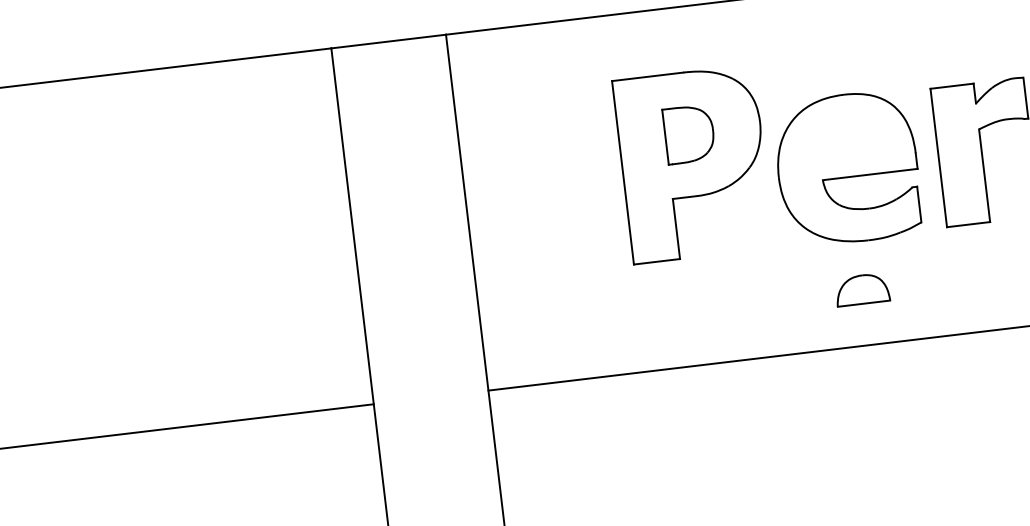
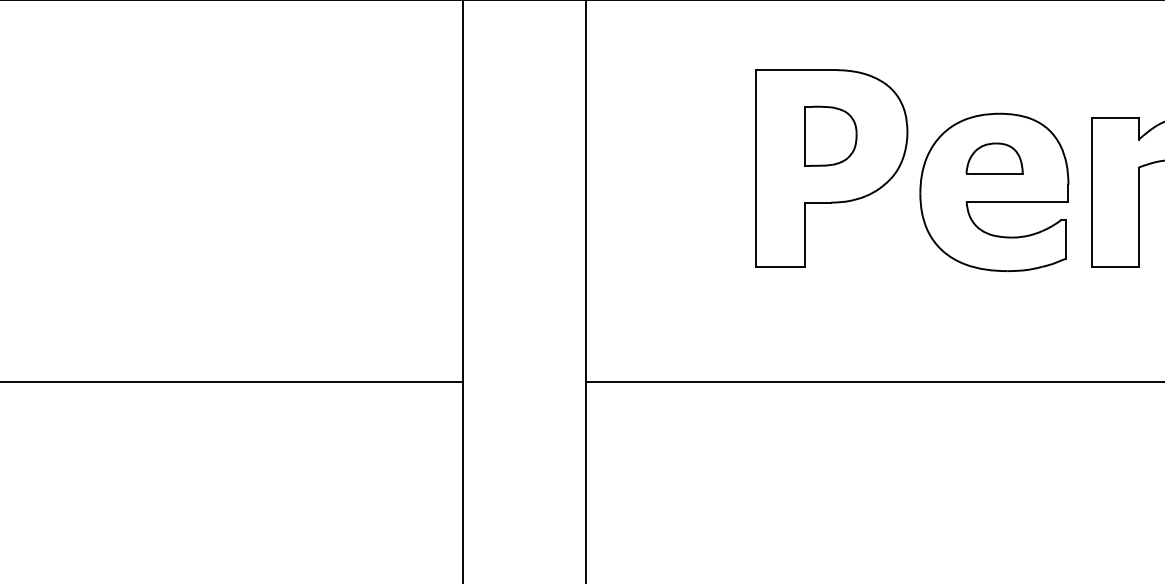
part: (862, 289) -> (994, 158), moved

